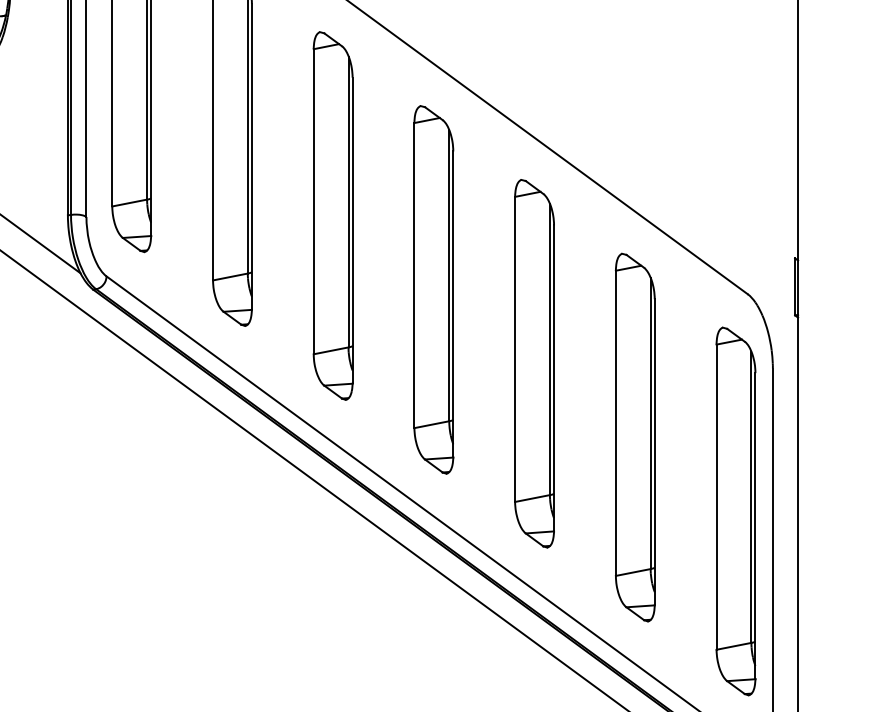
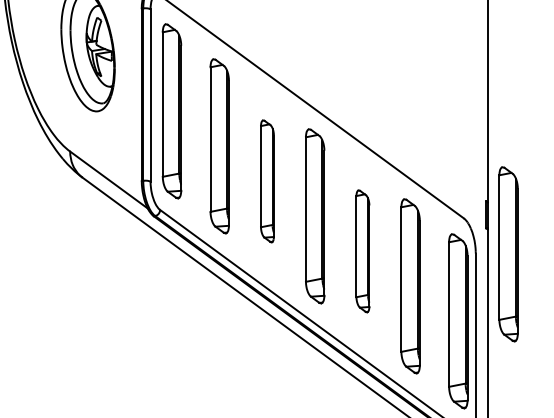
part: (333, 216) -> (267, 181), size x0.7
part: (533, 364) -> (362, 251), size x0.7
part: (841, 370) -> (508, 254), added

